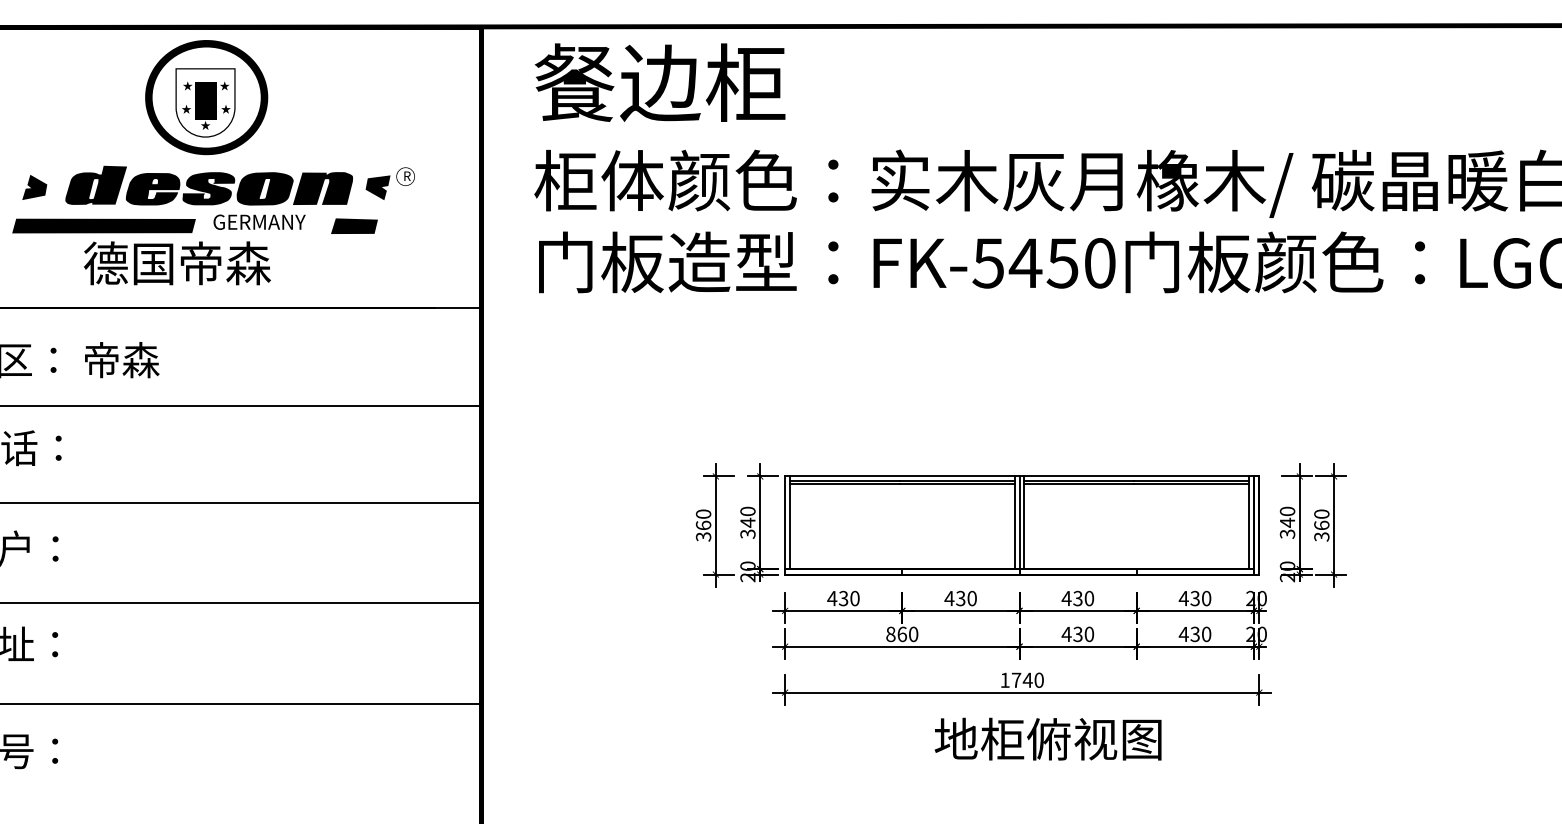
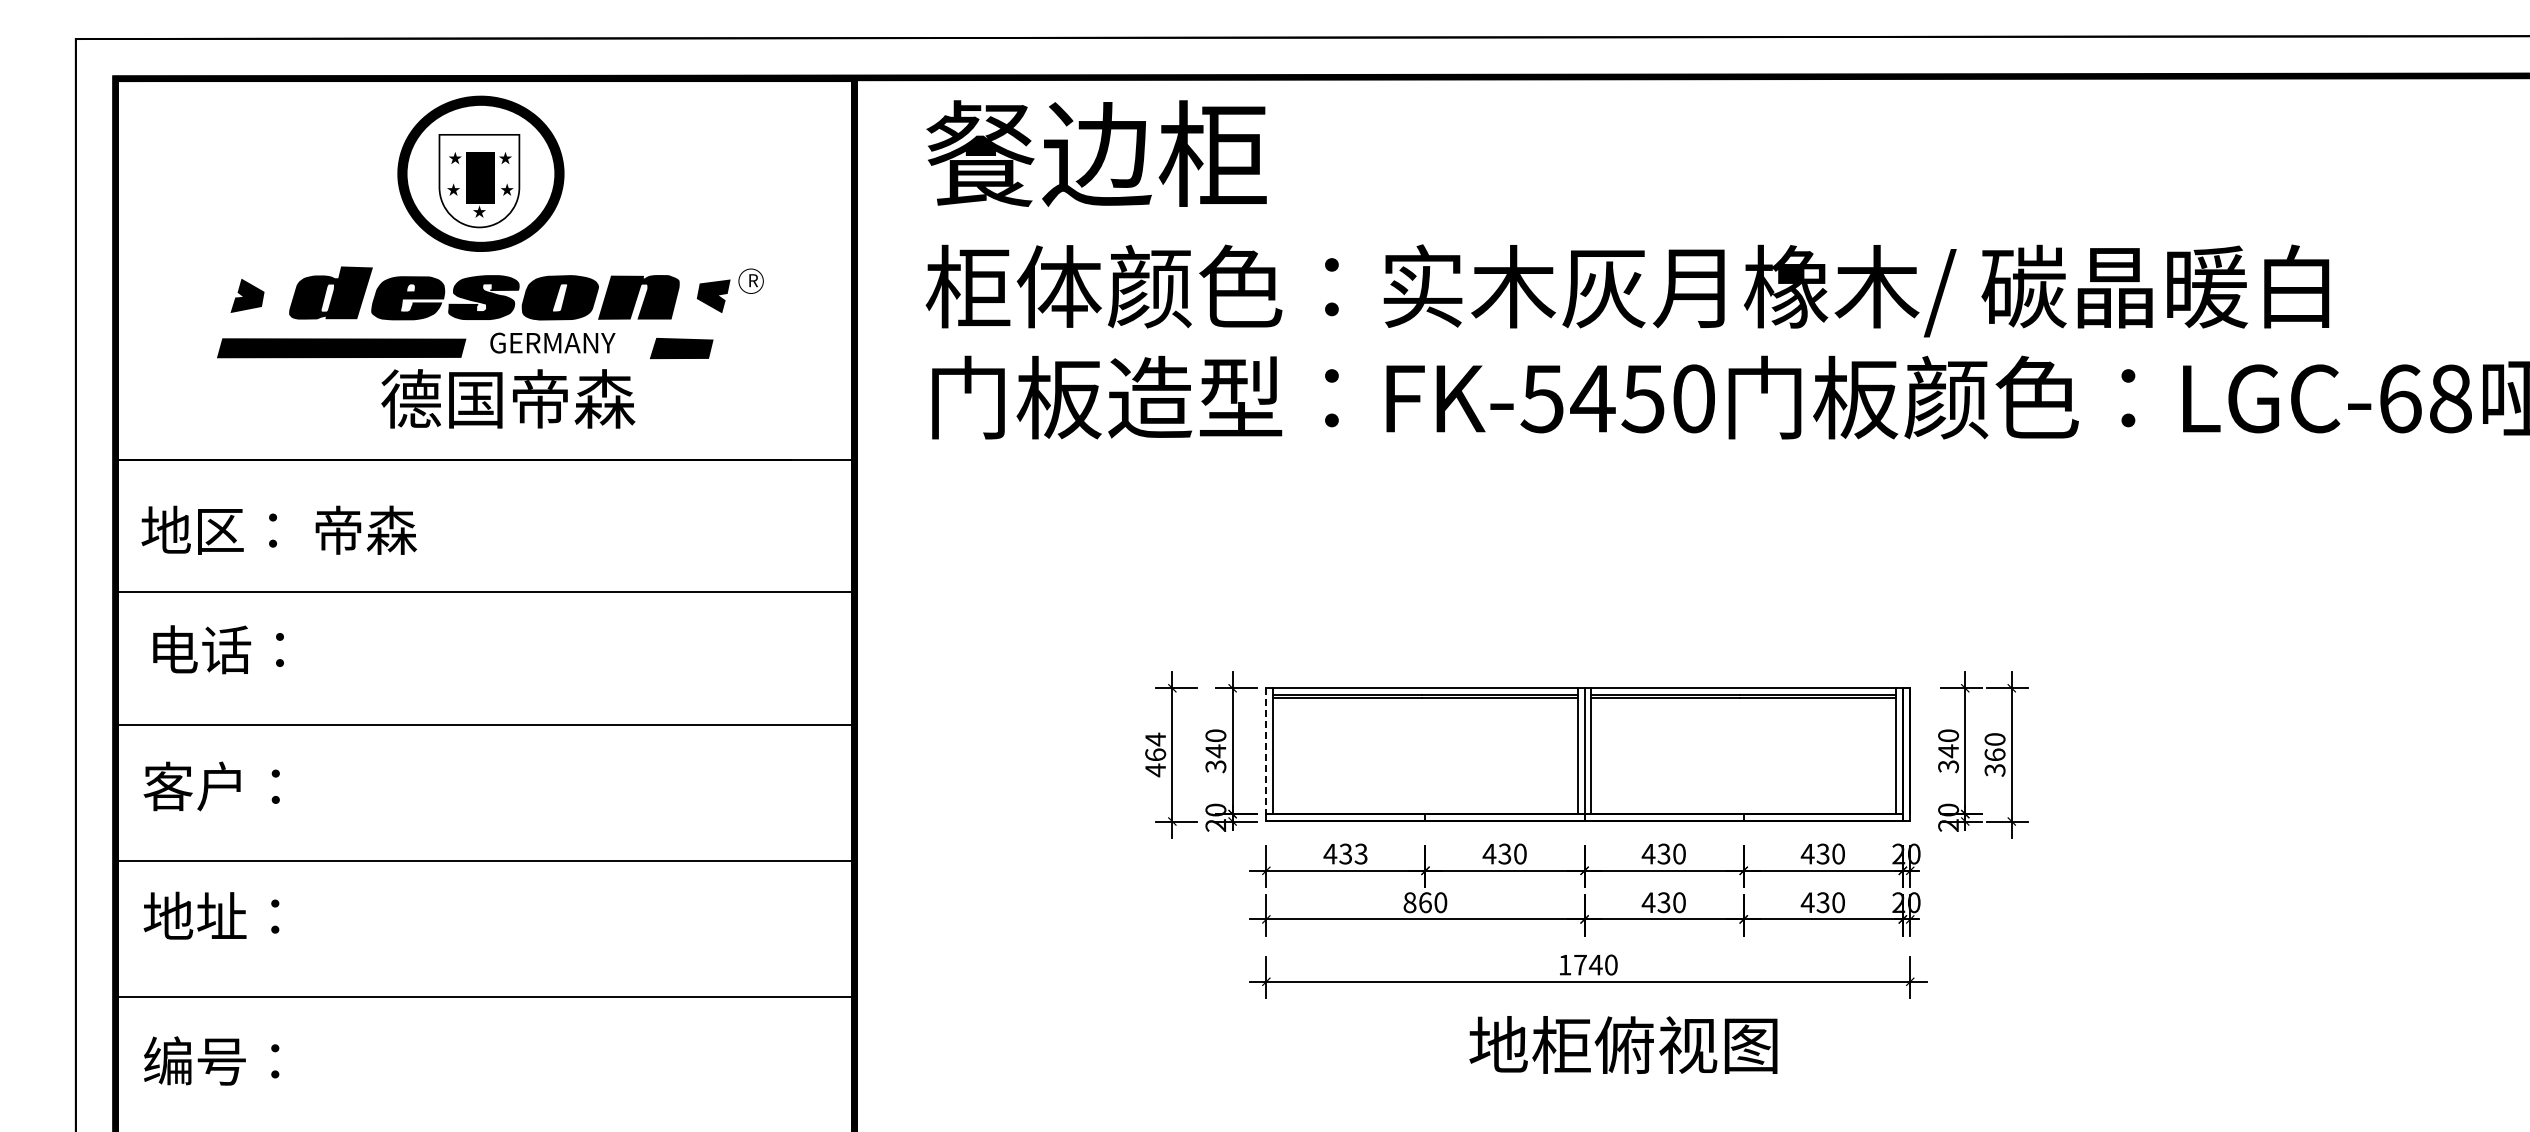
text: (177, 263) -> (508, 398), moved
line: (785, 523) -> (1266, 751), solid -> dashed
text: (703, 525) -> (1155, 754), 360 -> 464
text: (854, 598) -> (1360, 853), 430 -> 433

